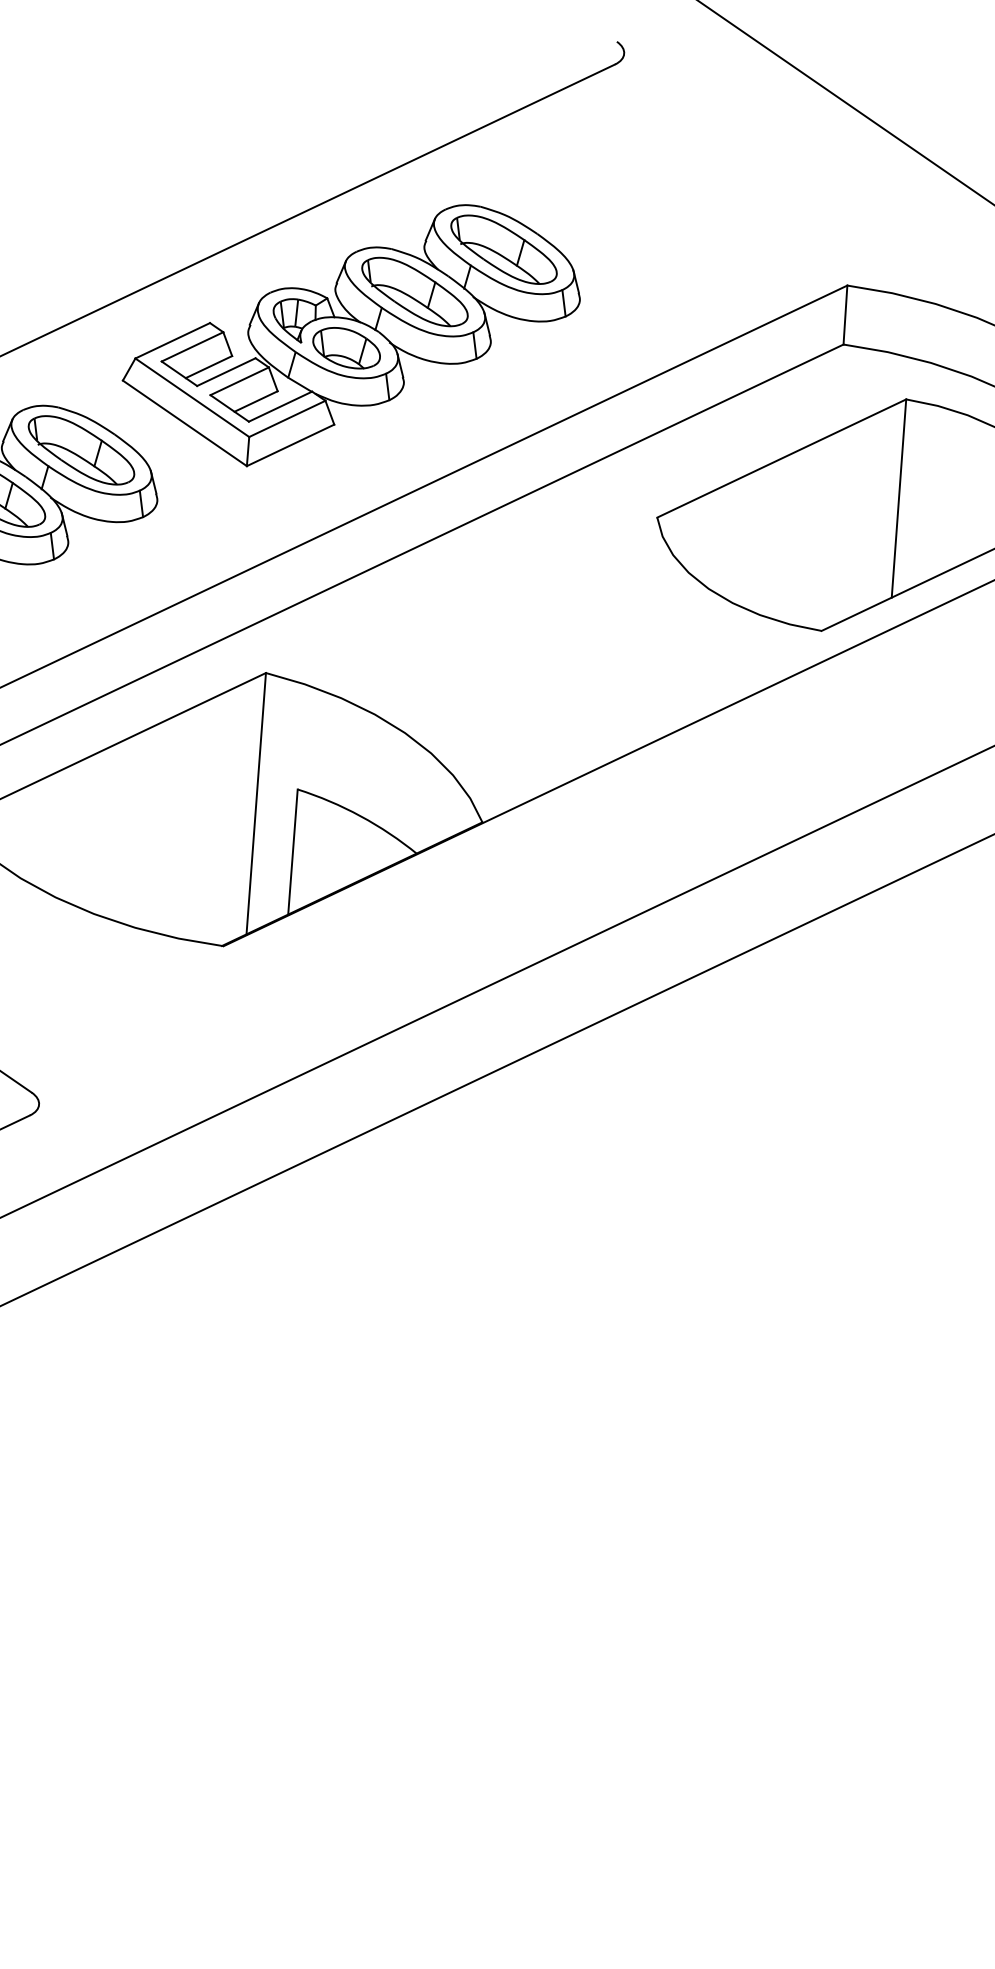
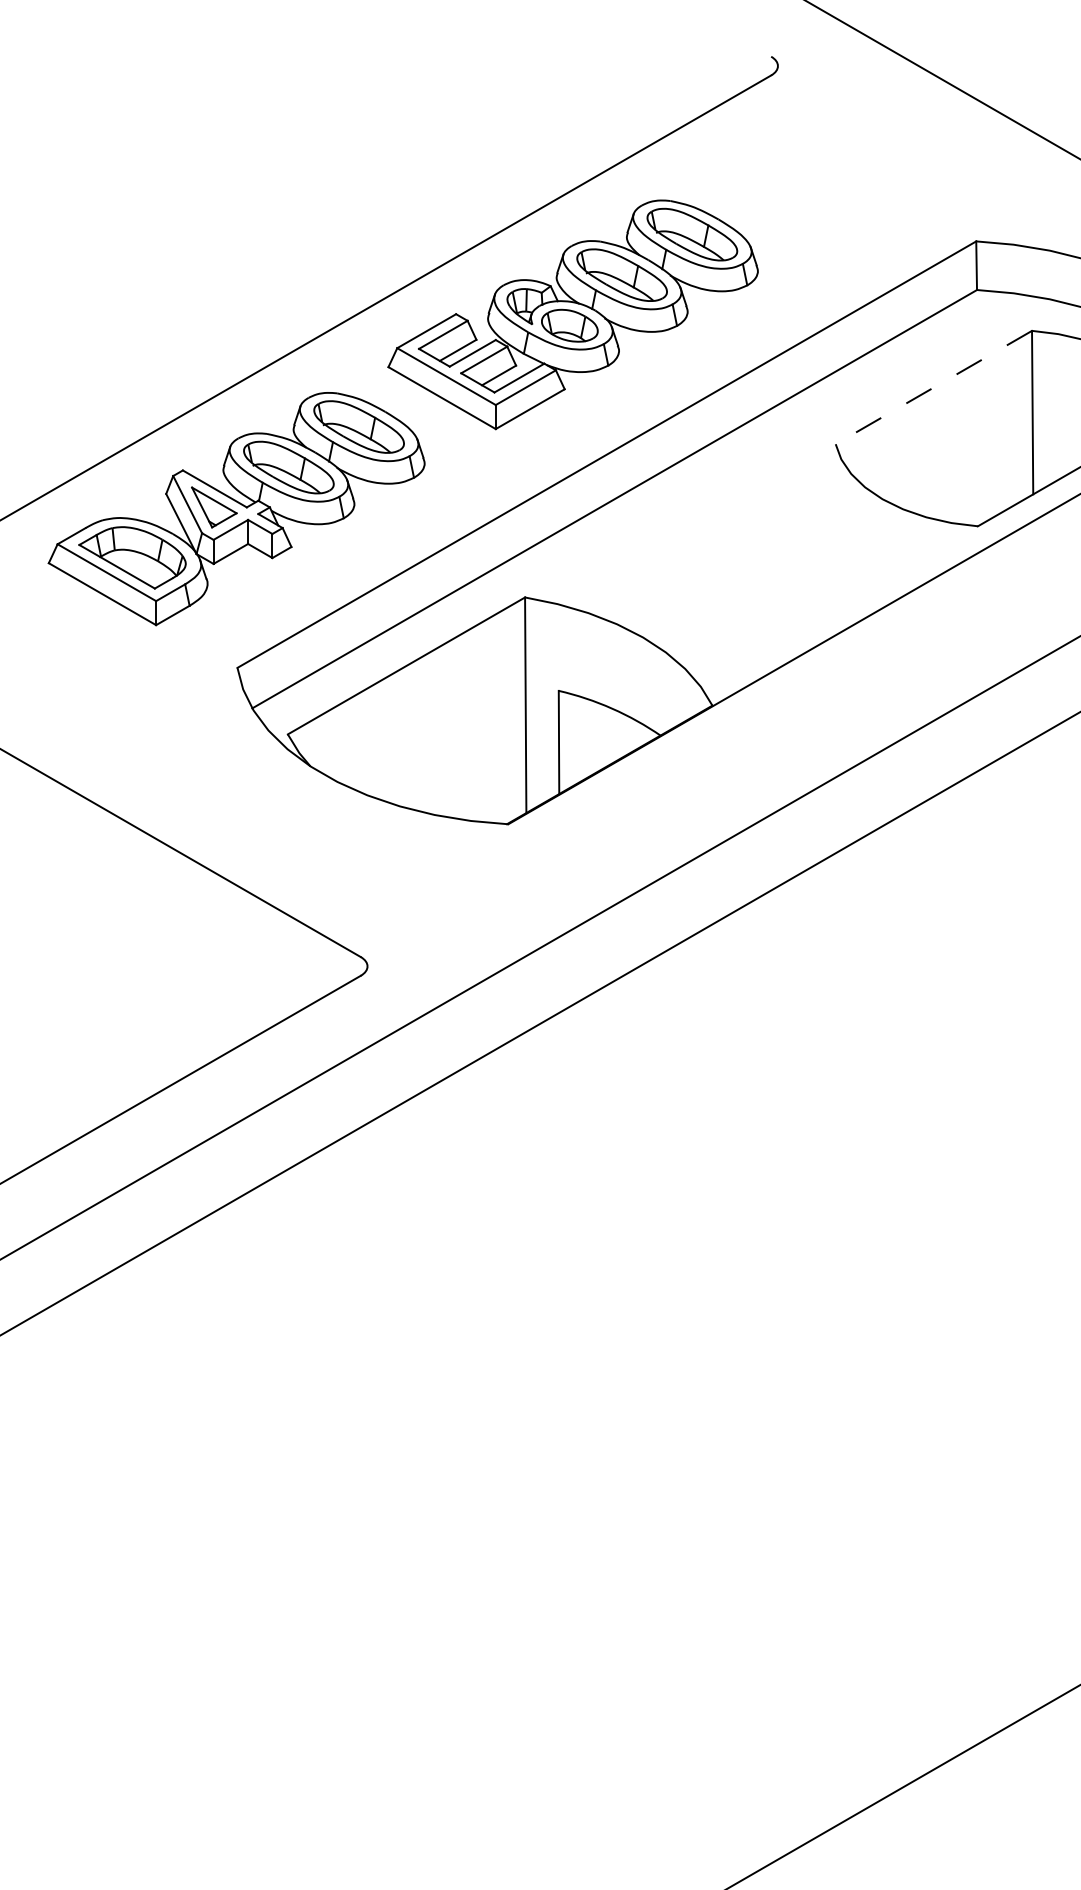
line: (781, 458) -> (933, 387), solid -> dashed

